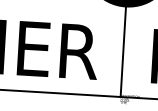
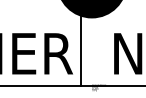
line: (122, 51) -> (80, 51), moved

